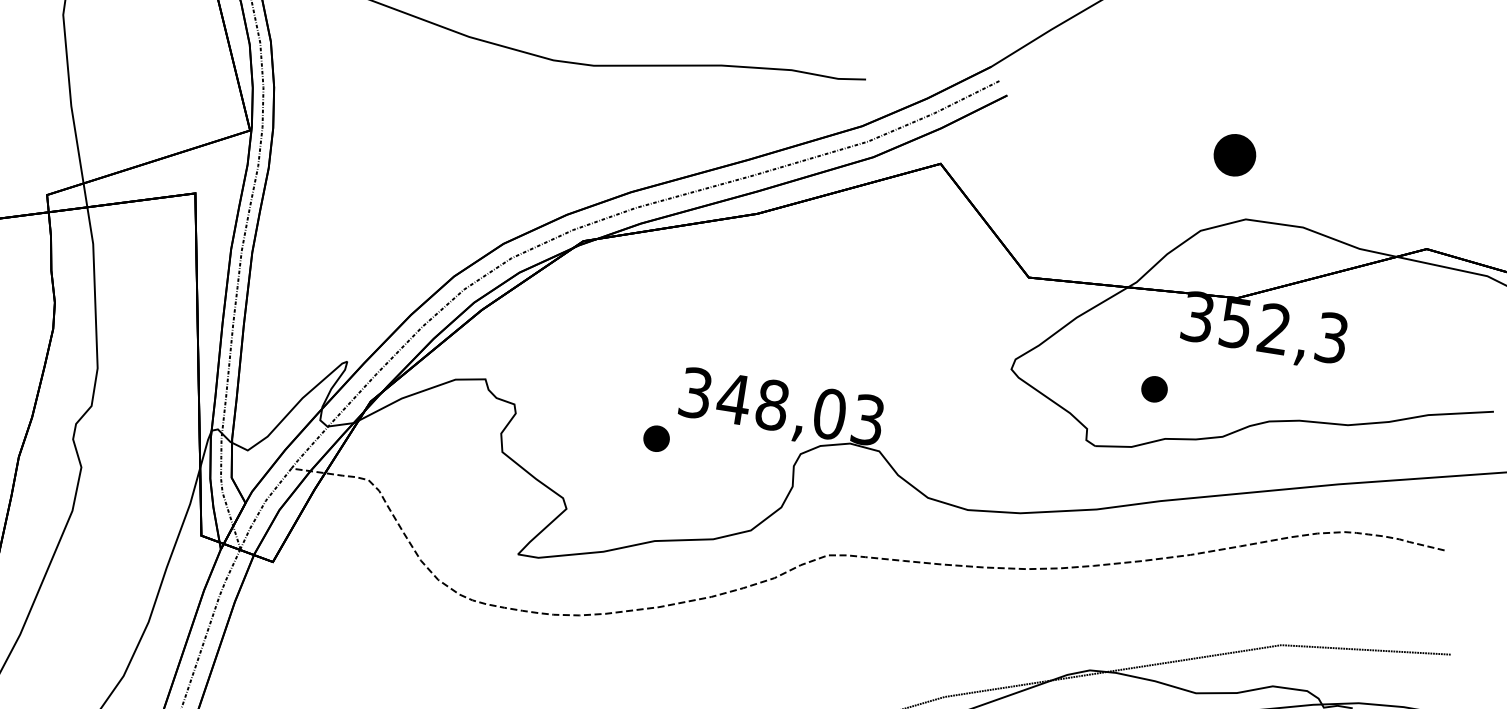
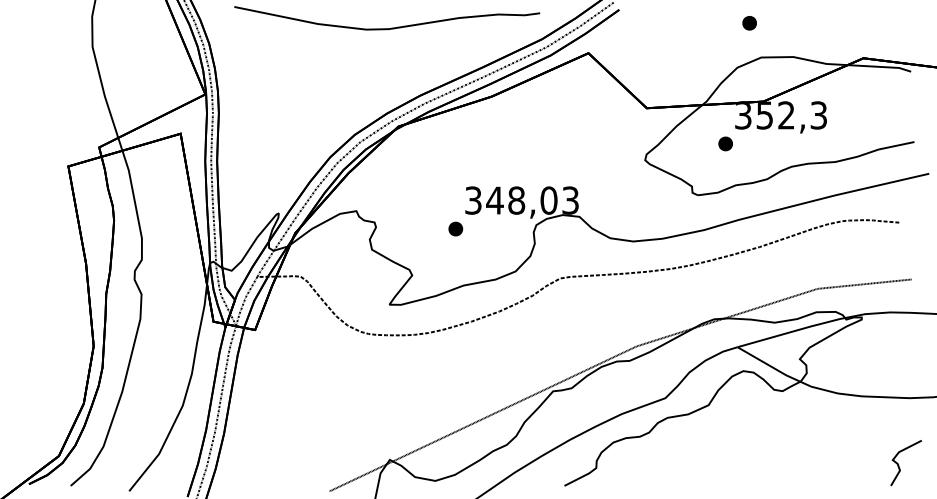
part: (1234, 155) -> (749, 23), size x0.62
part: (1154, 388) -> (725, 143), moved

